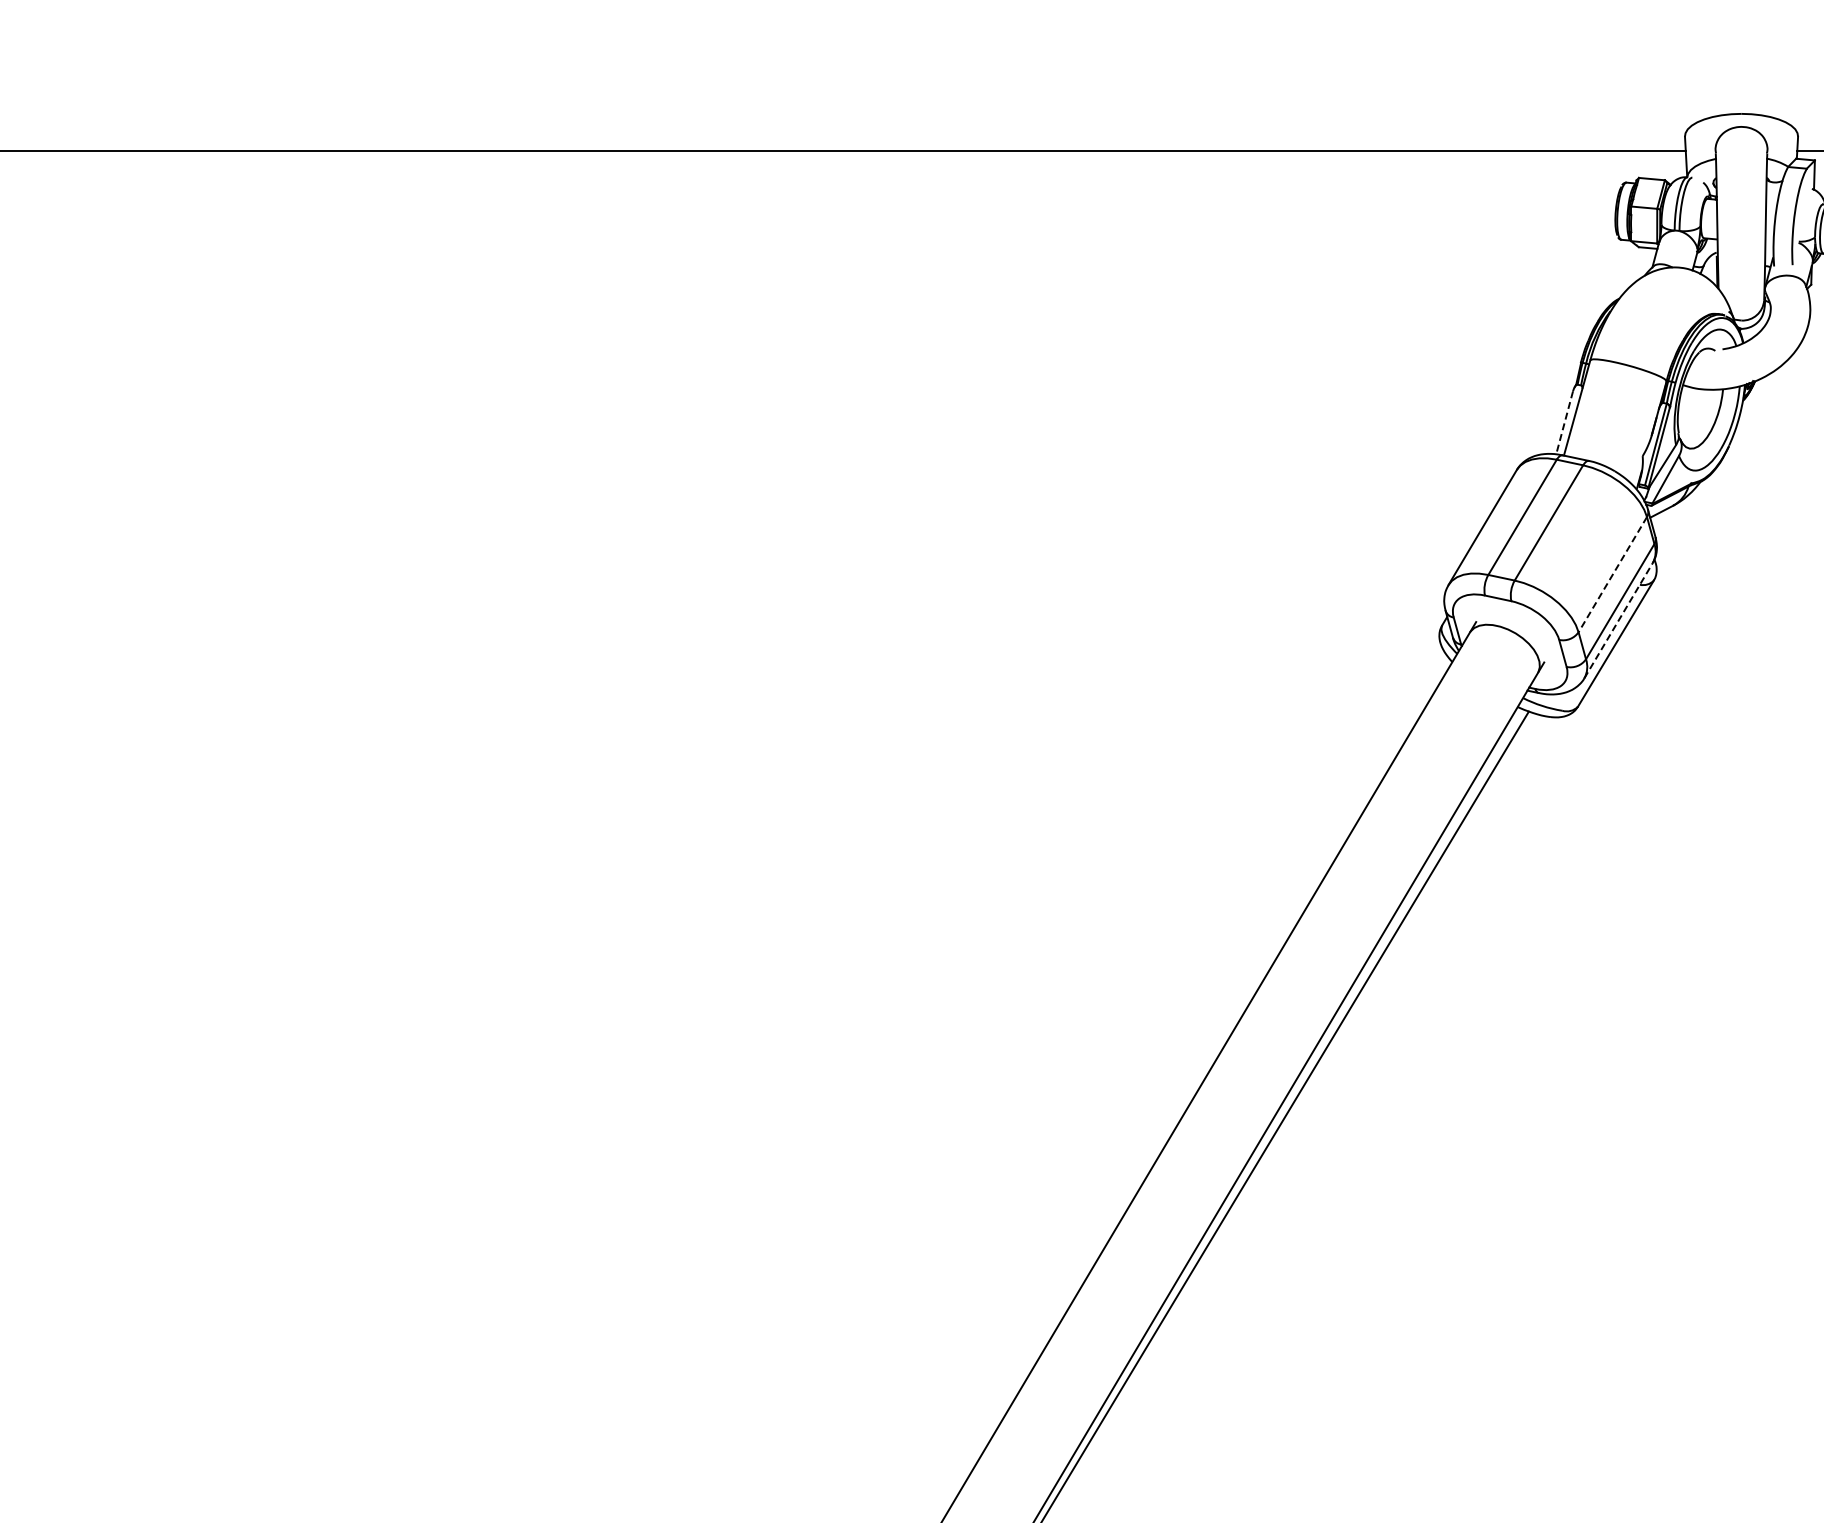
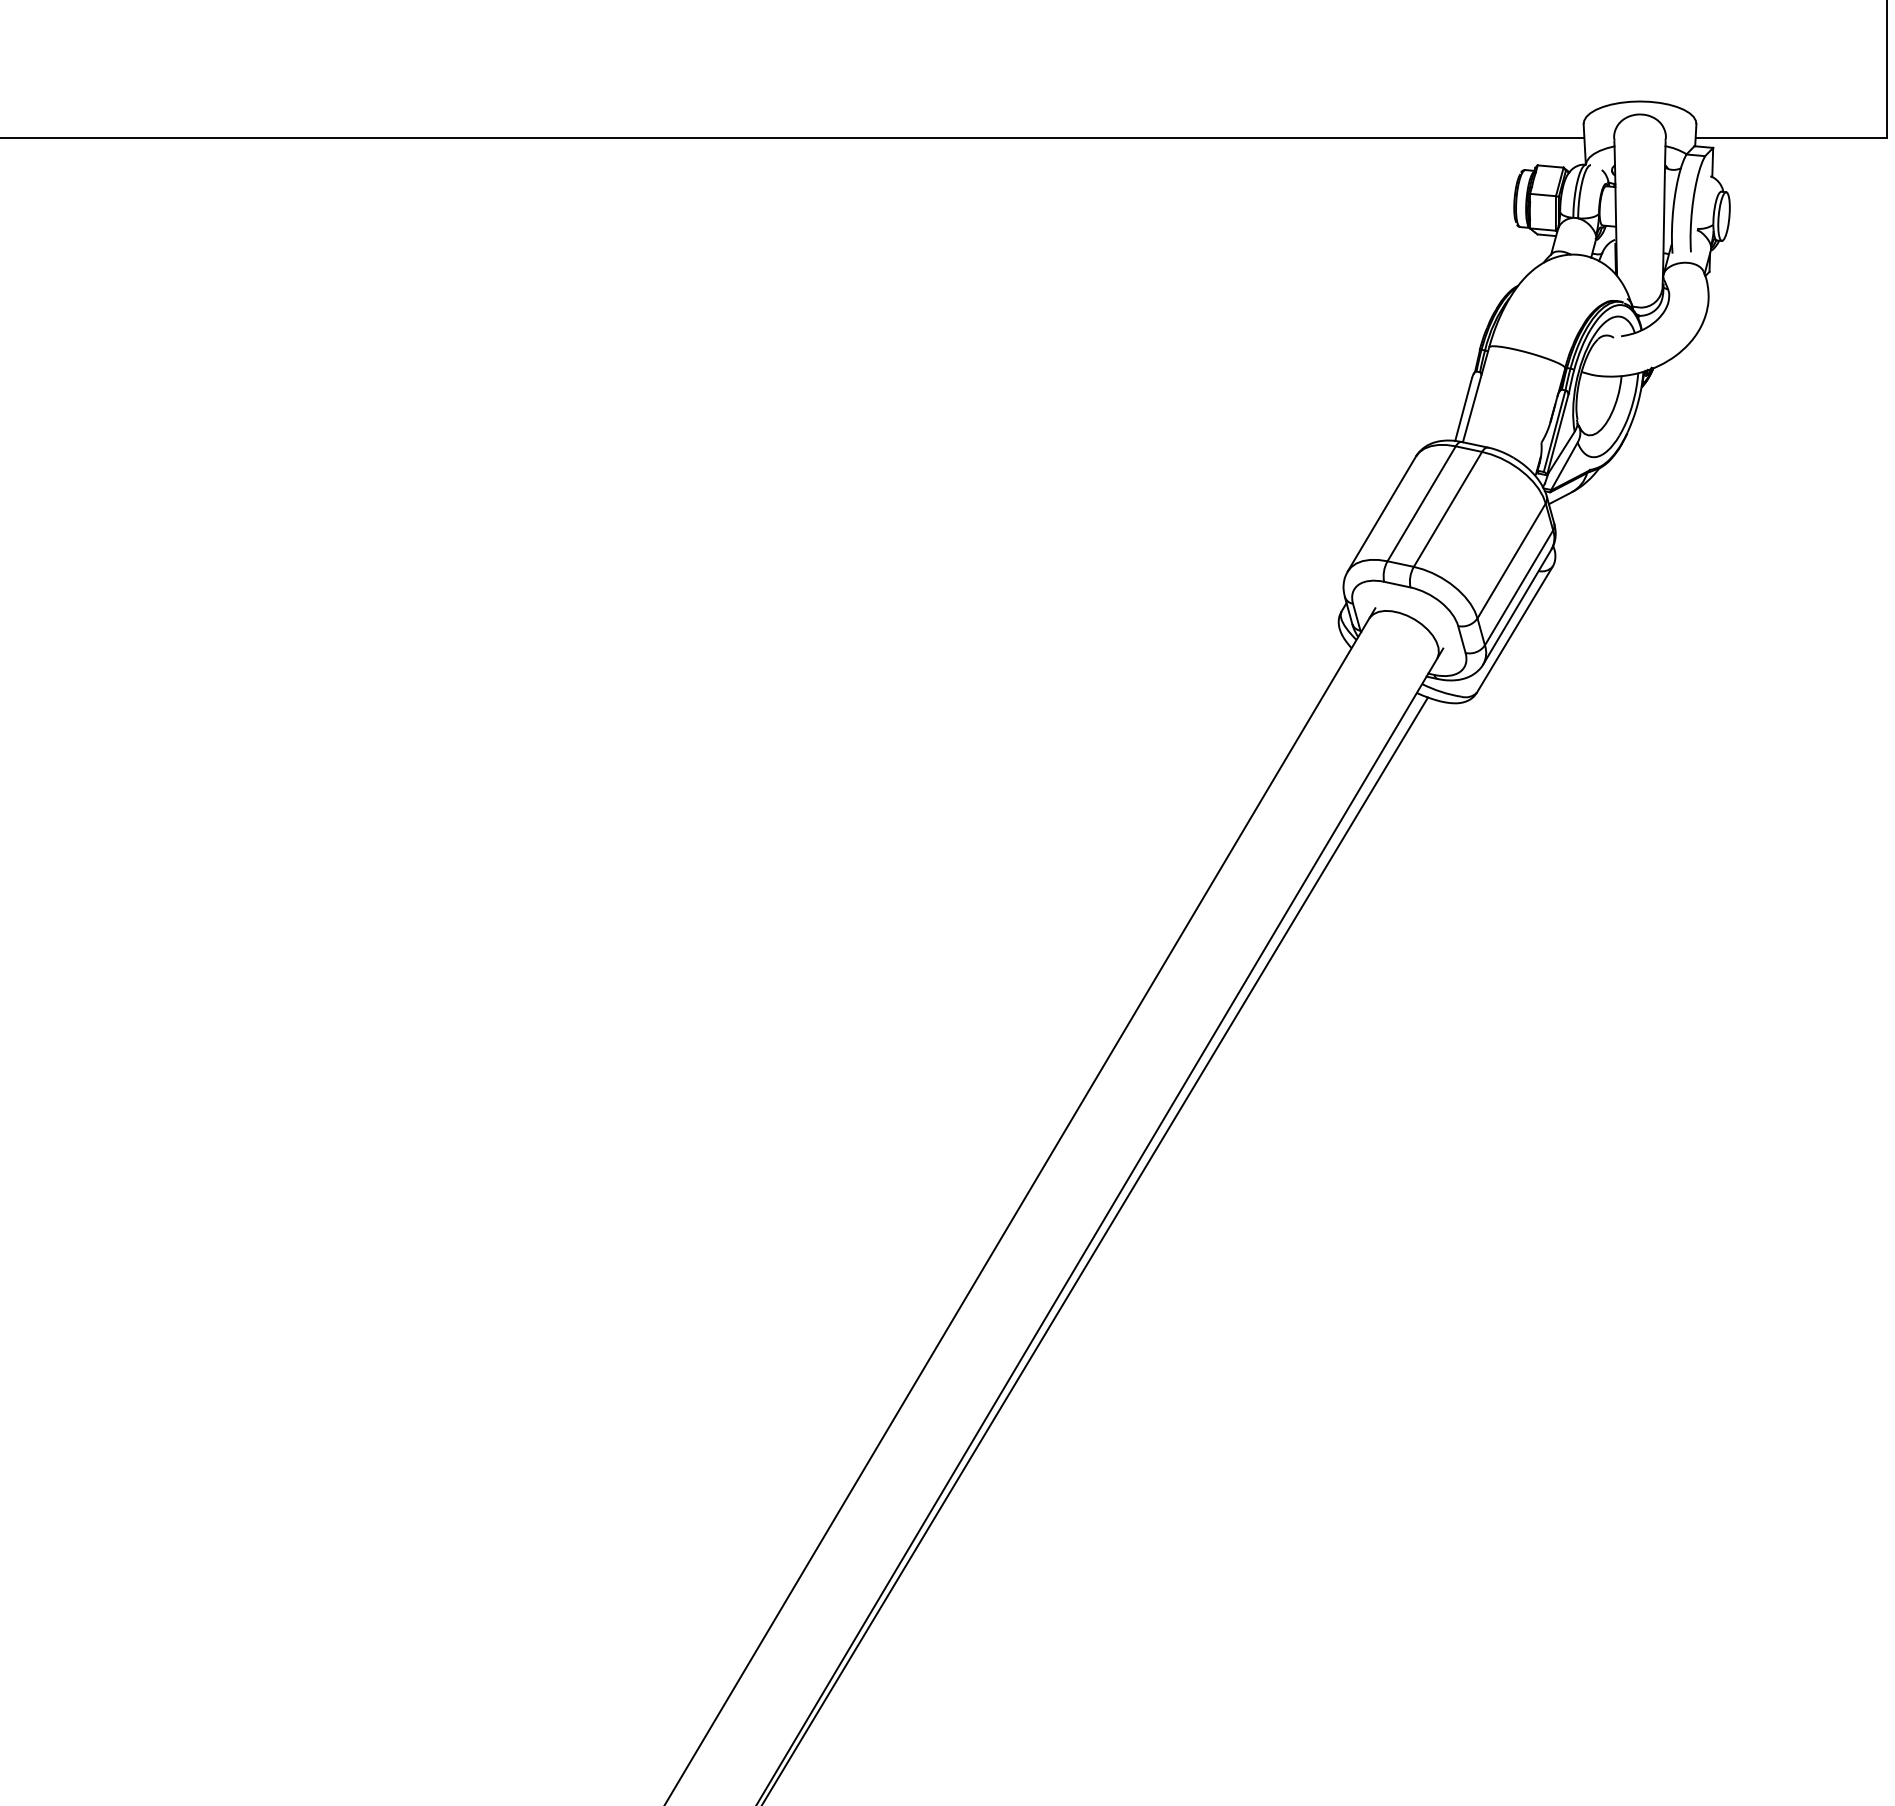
line: (1564, 423) -> (1463, 410), dashed -> solid
line: (1612, 574) -> (1511, 560), dashed -> solid
line: (1618, 620) -> (1517, 606), dashed -> solid

